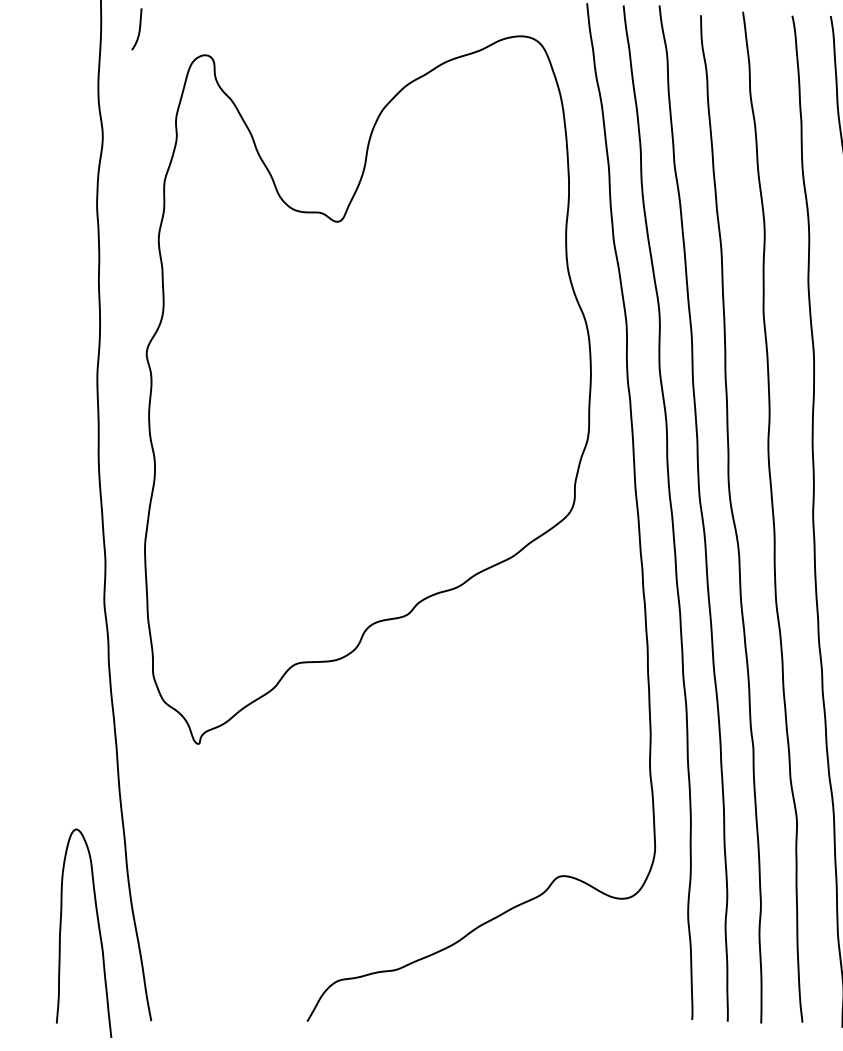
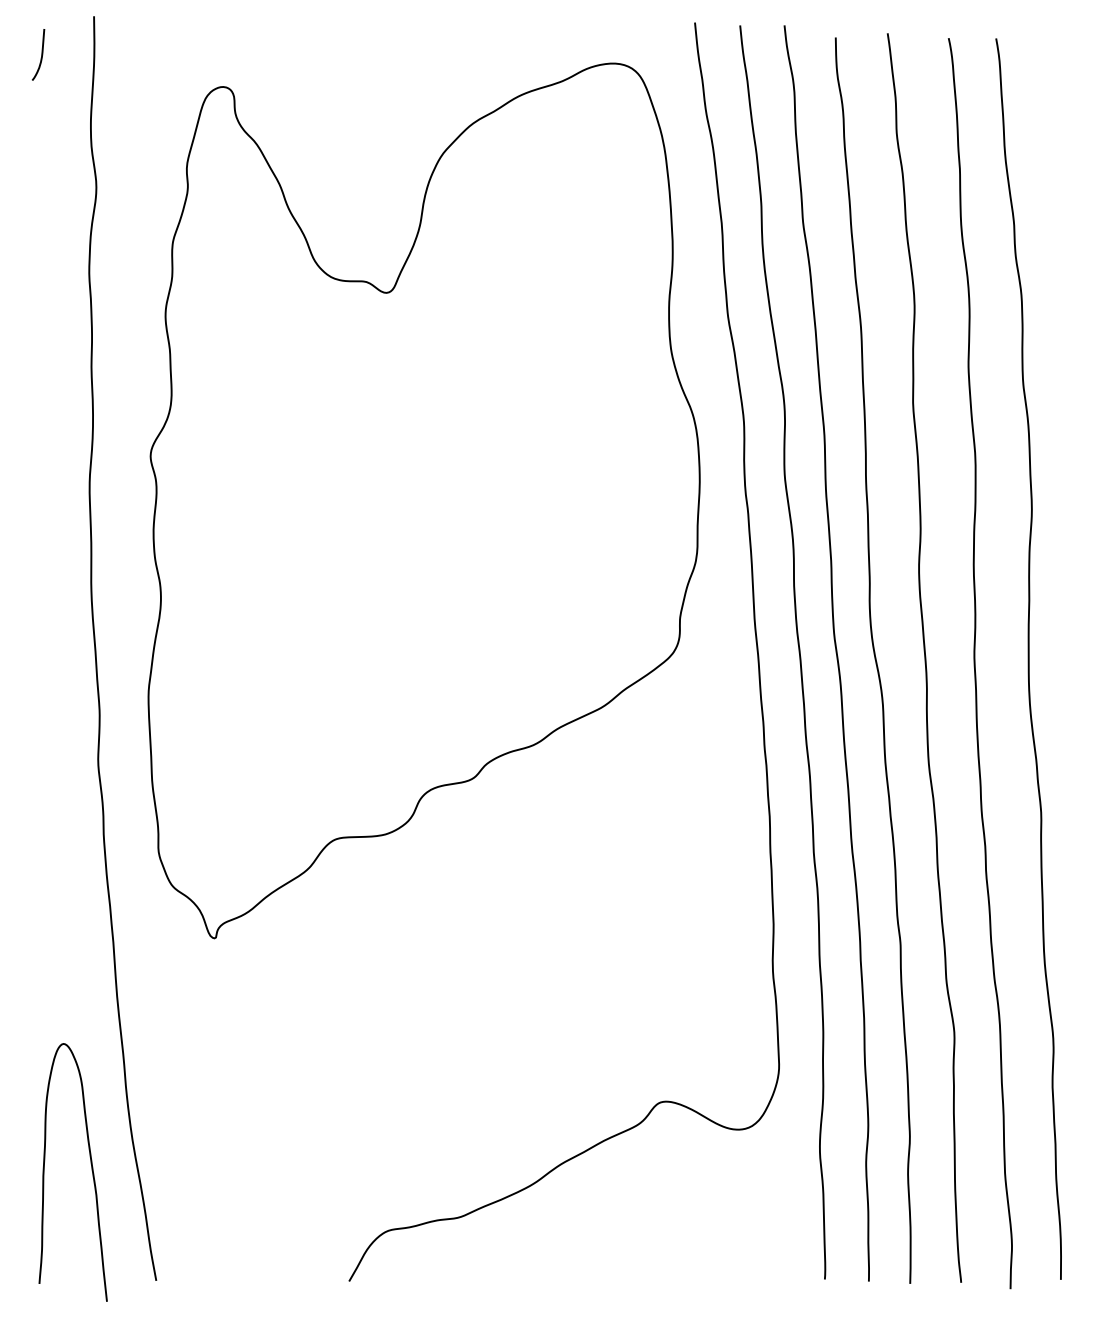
curve: (139, 28) -> (41, 54), moved

